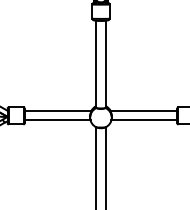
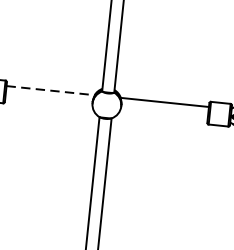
line: (58, 111) -> (51, 90), solid -> dashed
line: (57, 120) -> (48, 102), removed
line: (144, 120) -> (164, 114), removed

